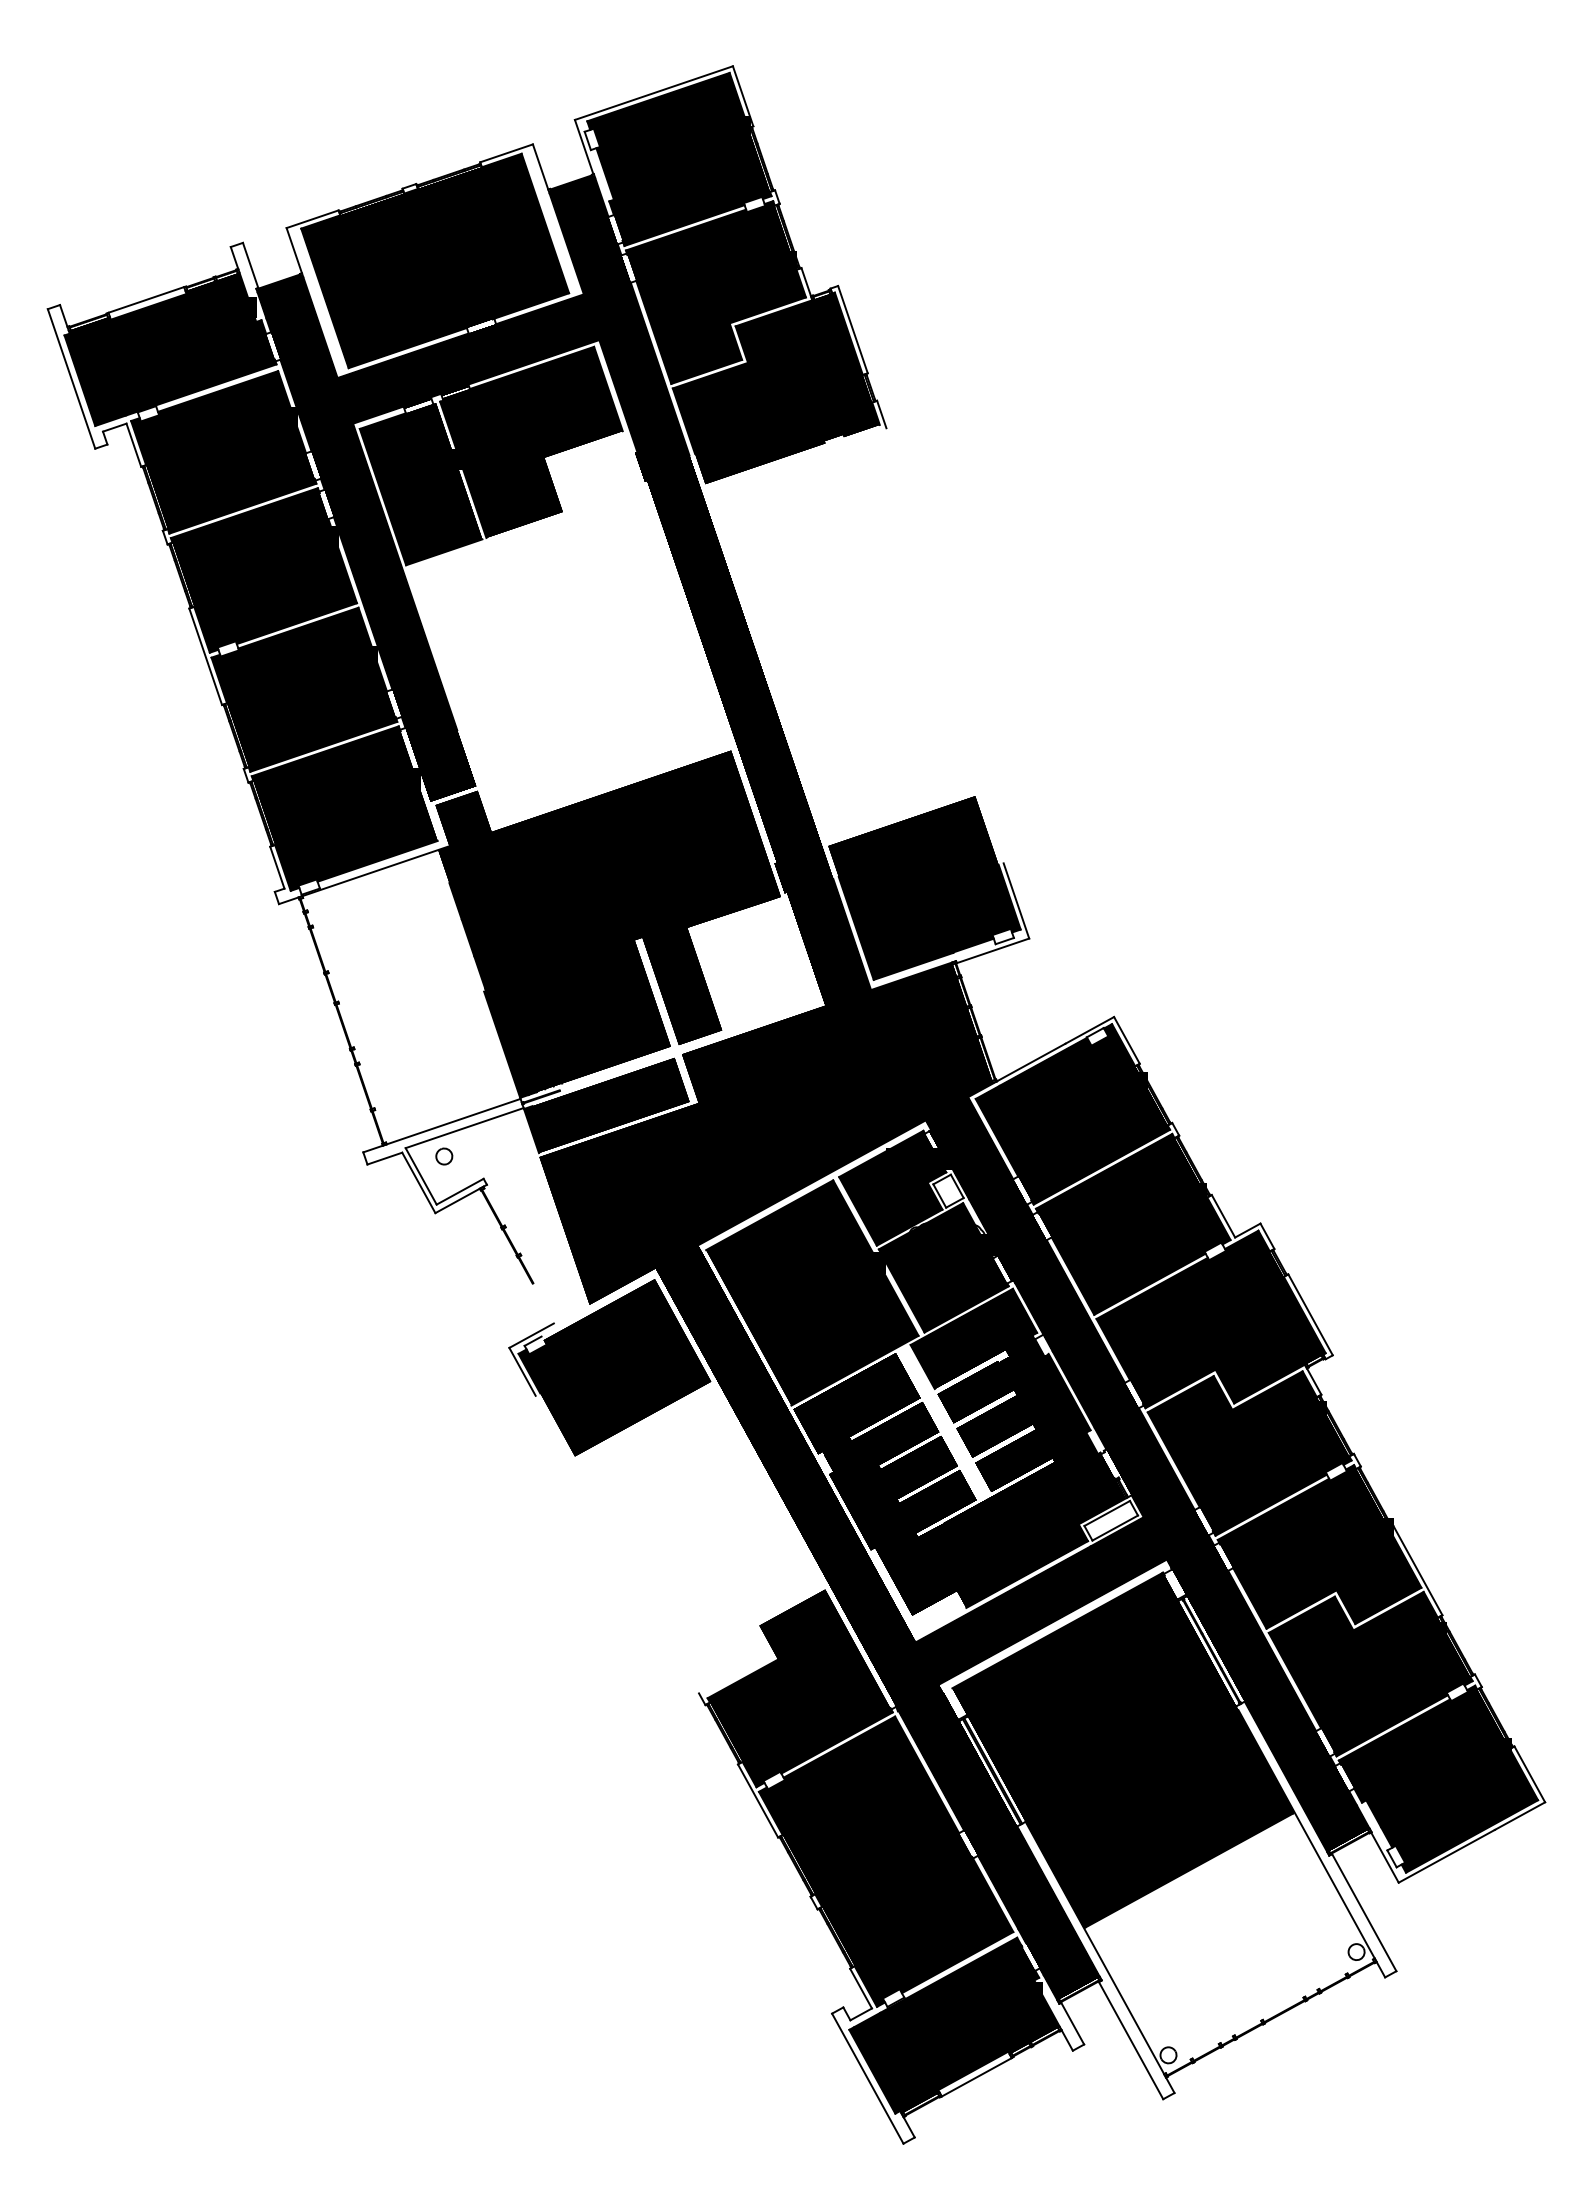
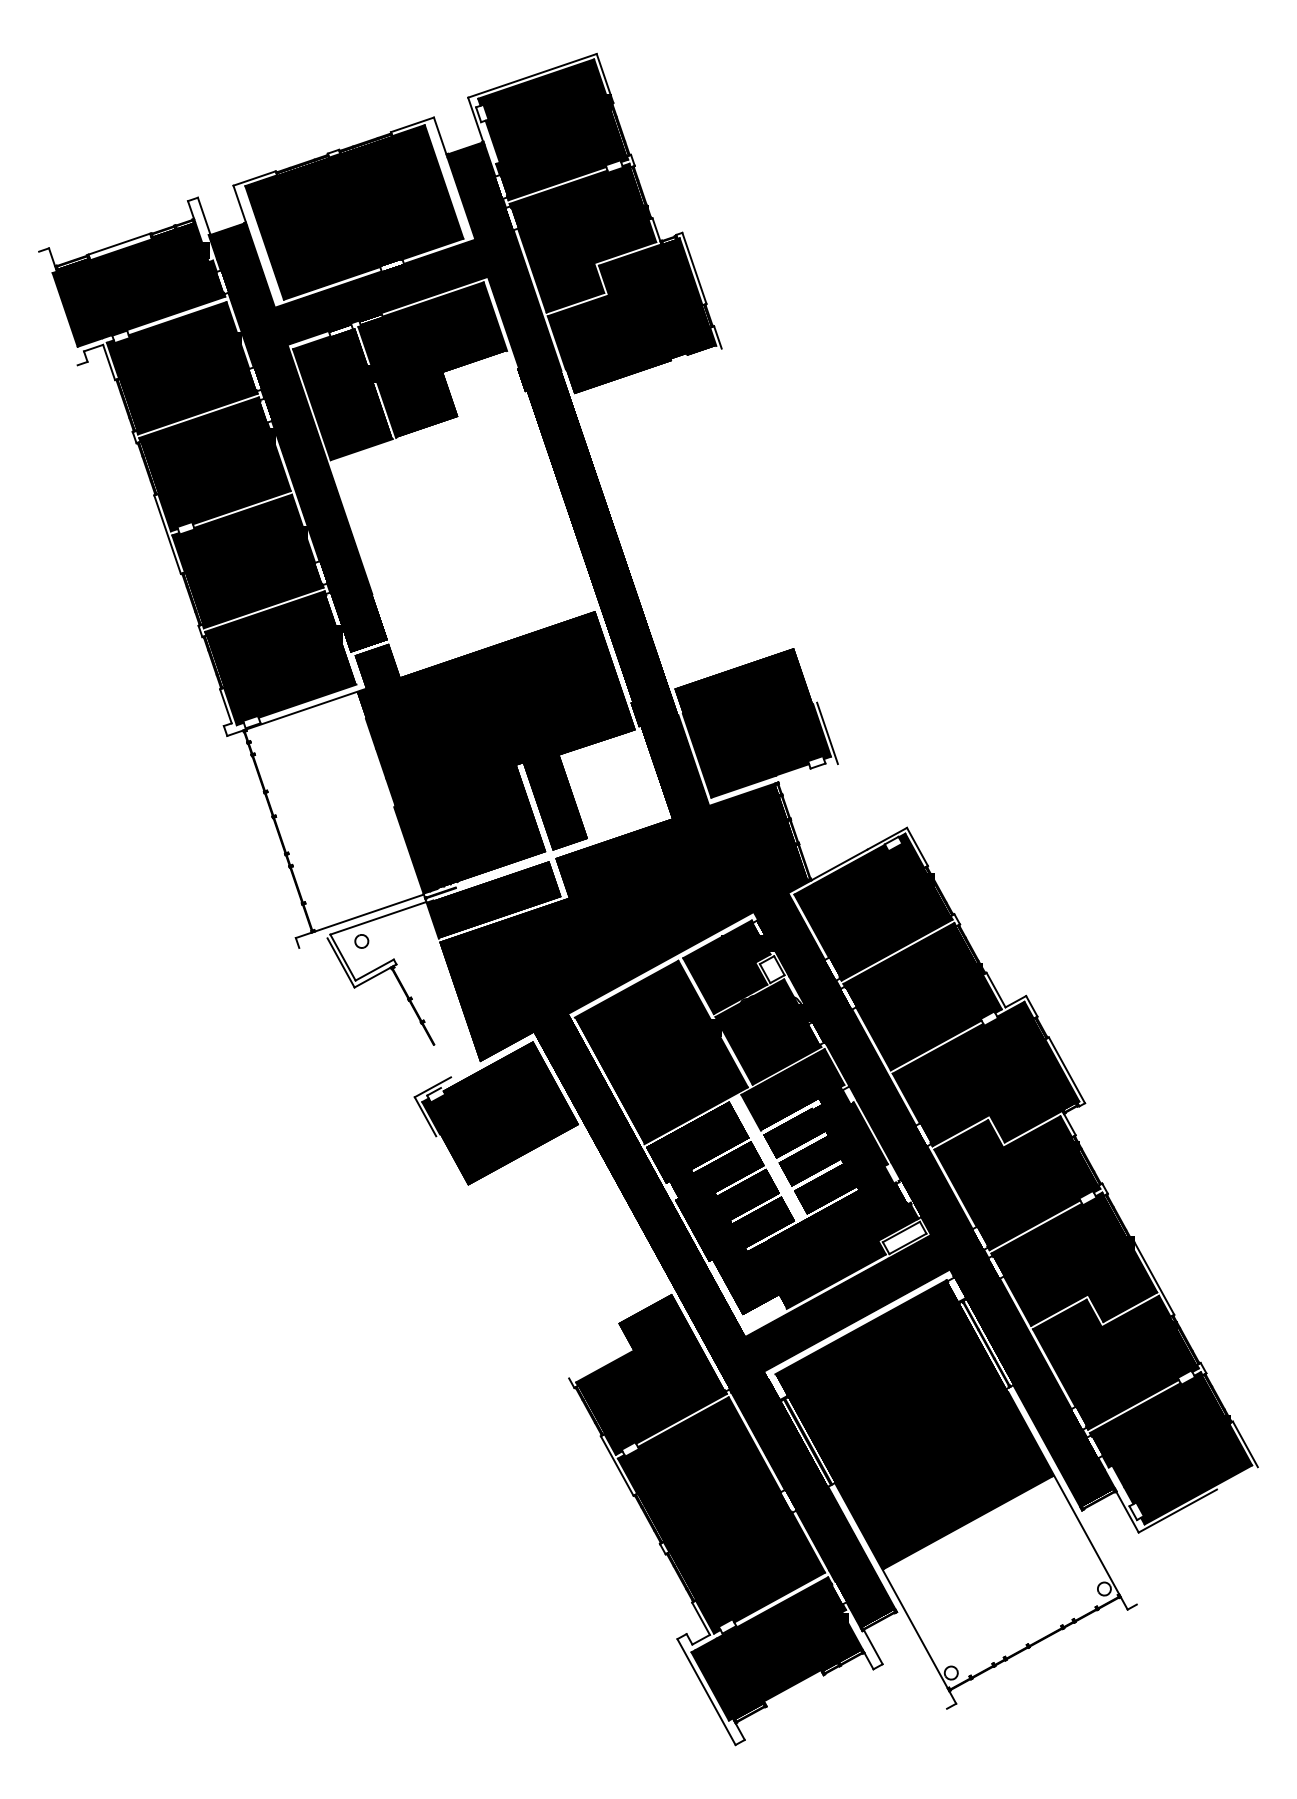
line: (71, 378) -> (58, 308), removed
line: (992, 950) -> (808, 773), removed
line: (384, 1158) -> (313, 943), removed
line: (1519, 1815) -> (1237, 1477), removed
line: (1364, 1912) -> (1110, 1556), removed
line: (1130, 2040) -> (920, 1660), removed
line: (976, 2077) -> (795, 1691), removed

